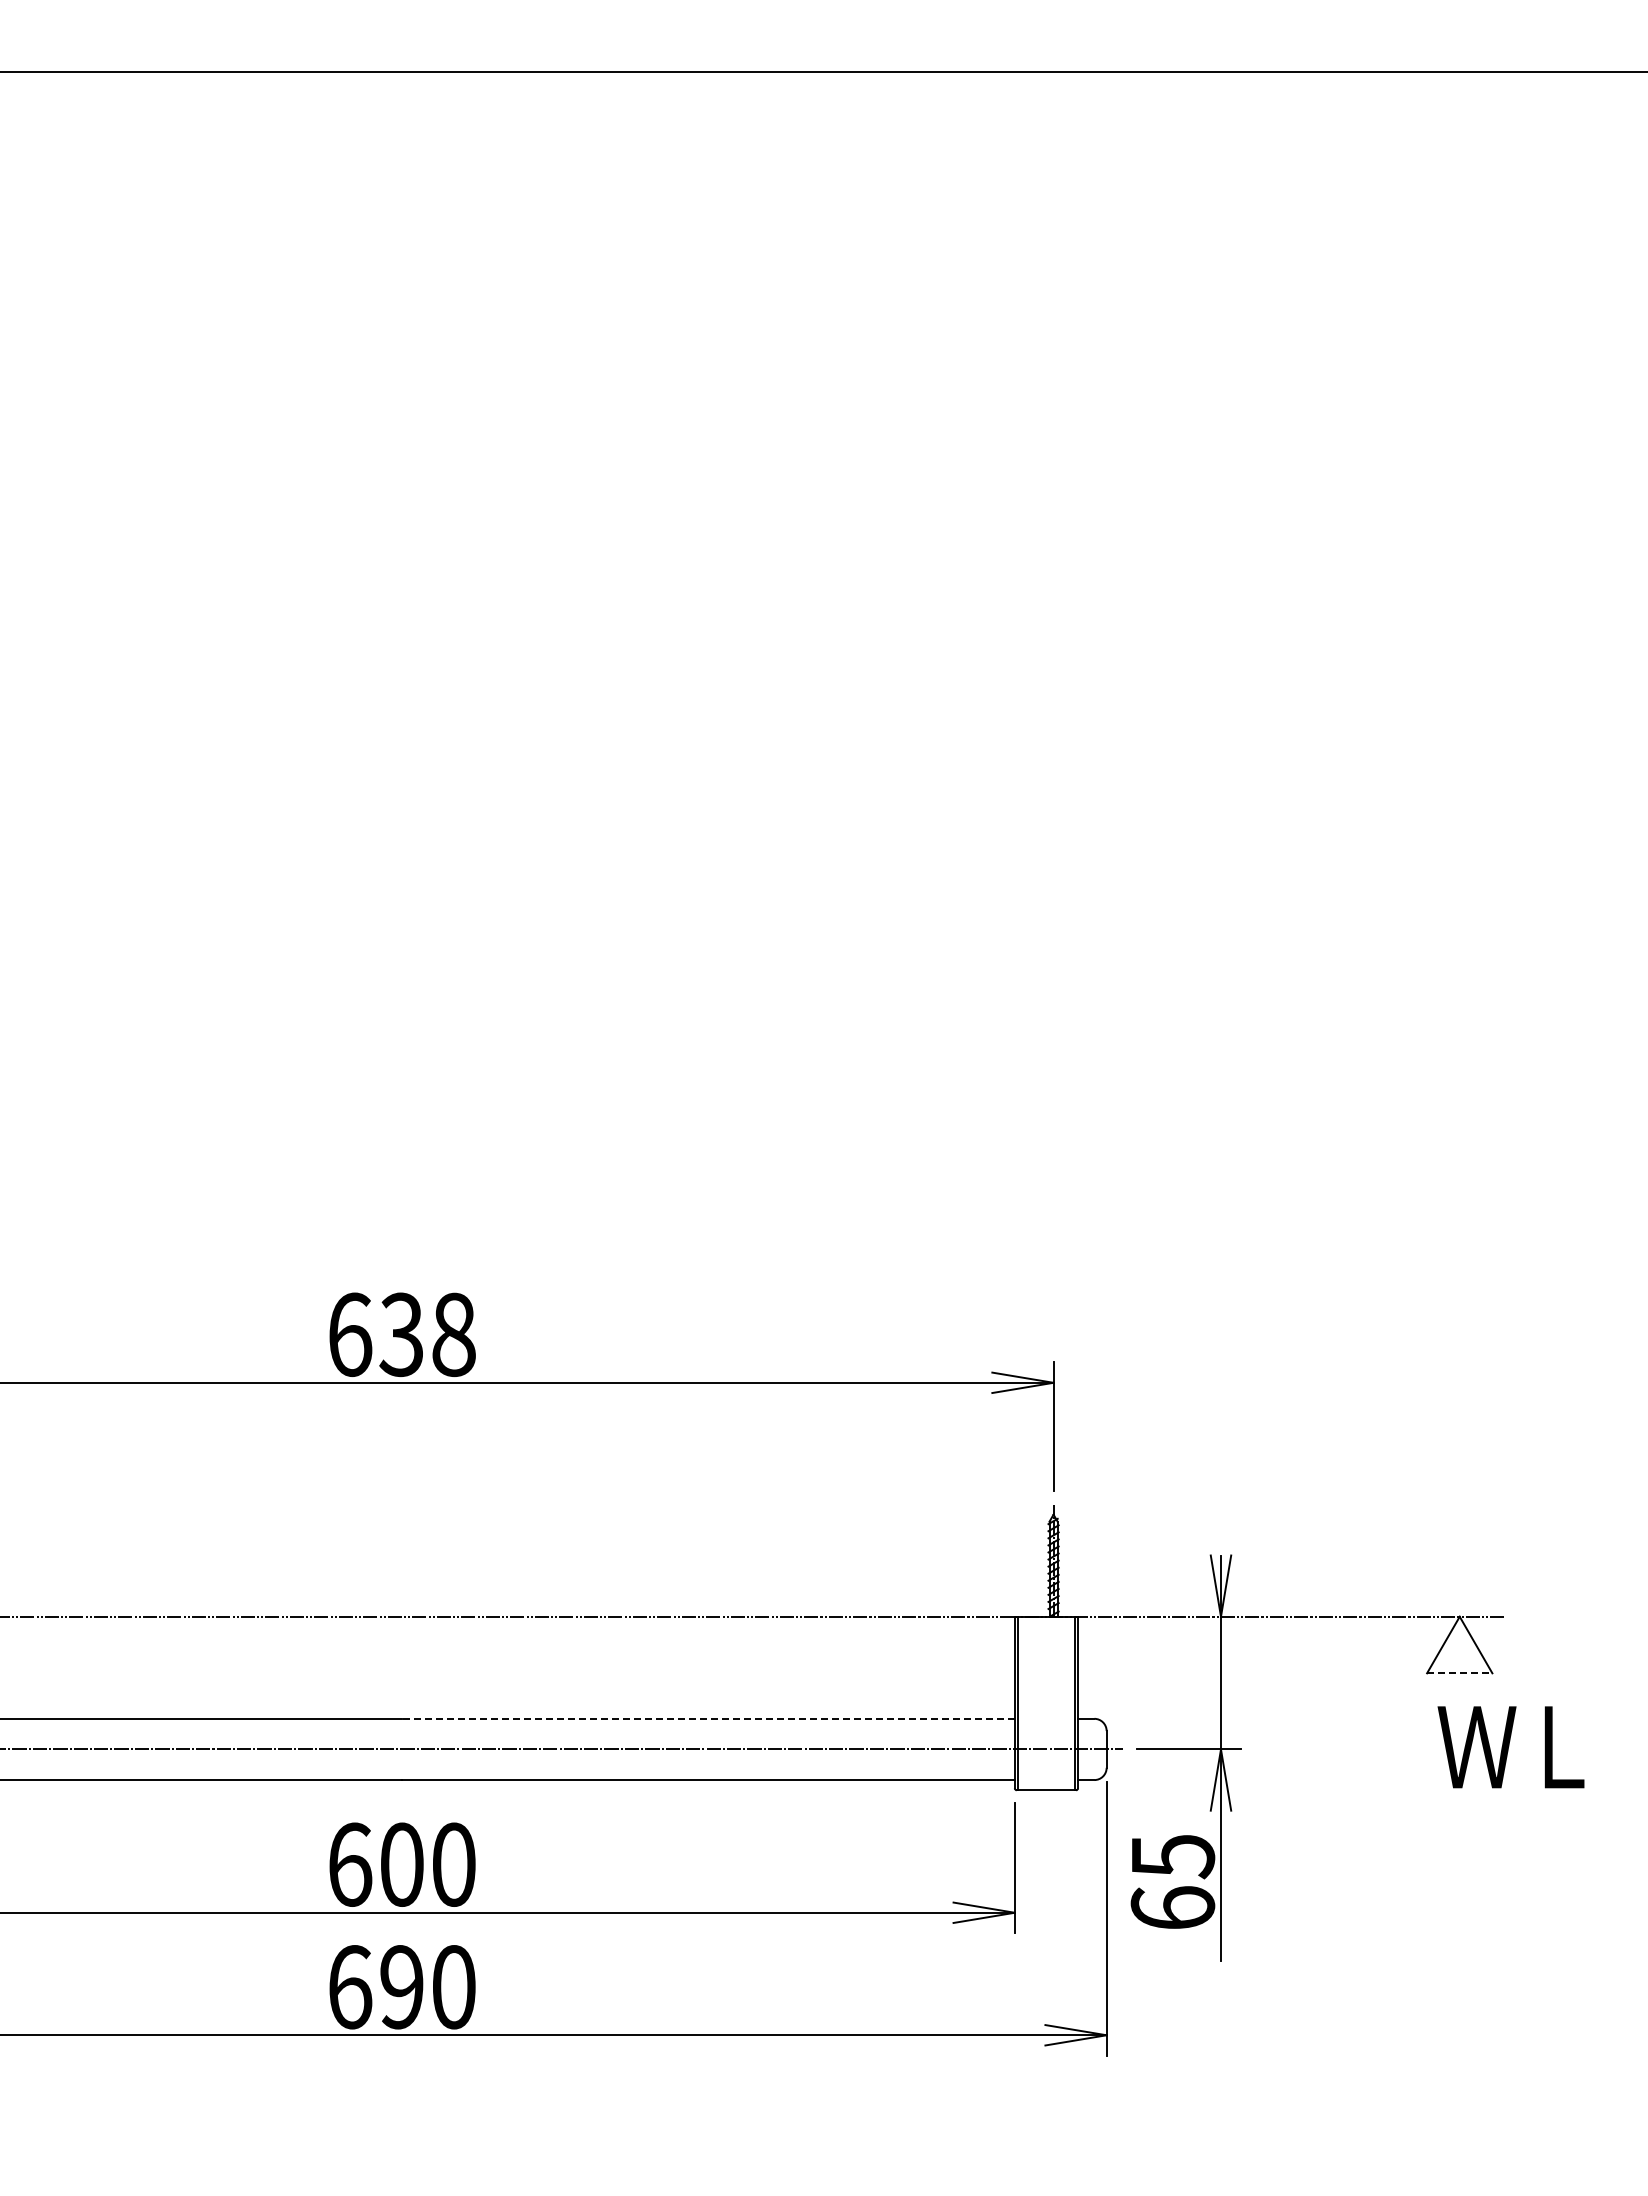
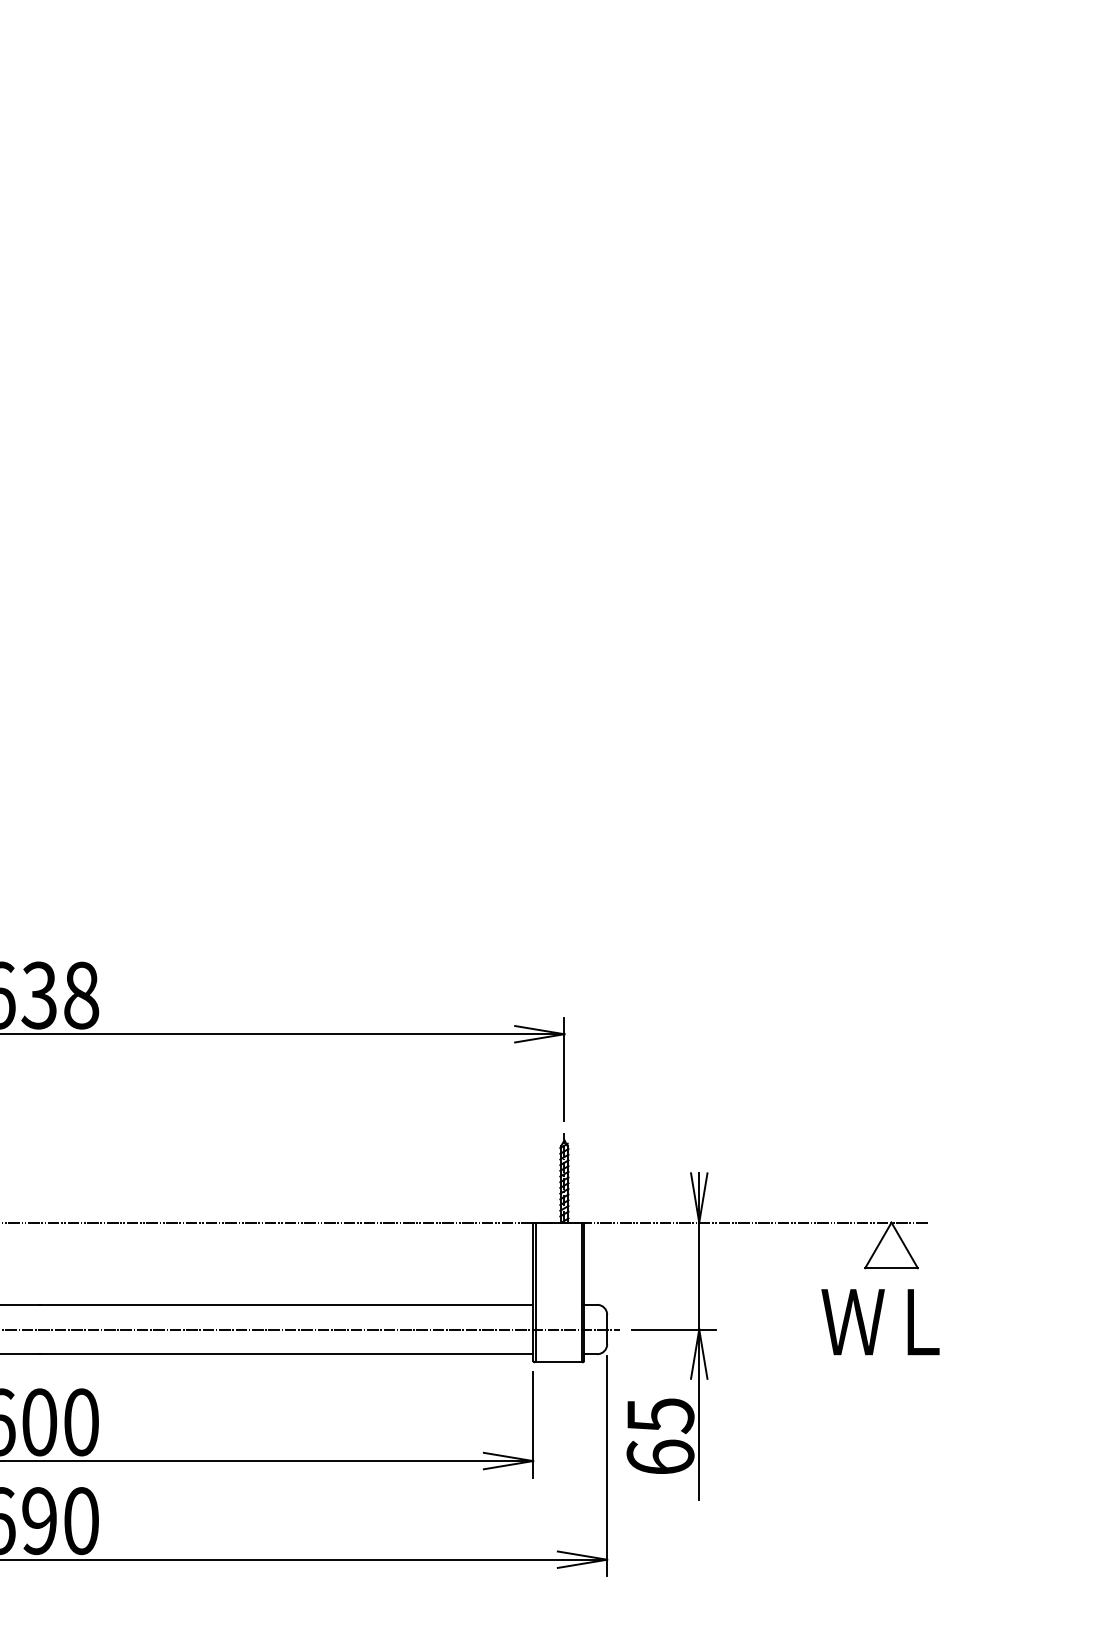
line: (1459, 1673) -> (891, 1268), dashed -> solid
line: (708, 1718) -> (286, 1304), dashed -> solid
text: (1510, 1747) -> (880, 1322), moved

